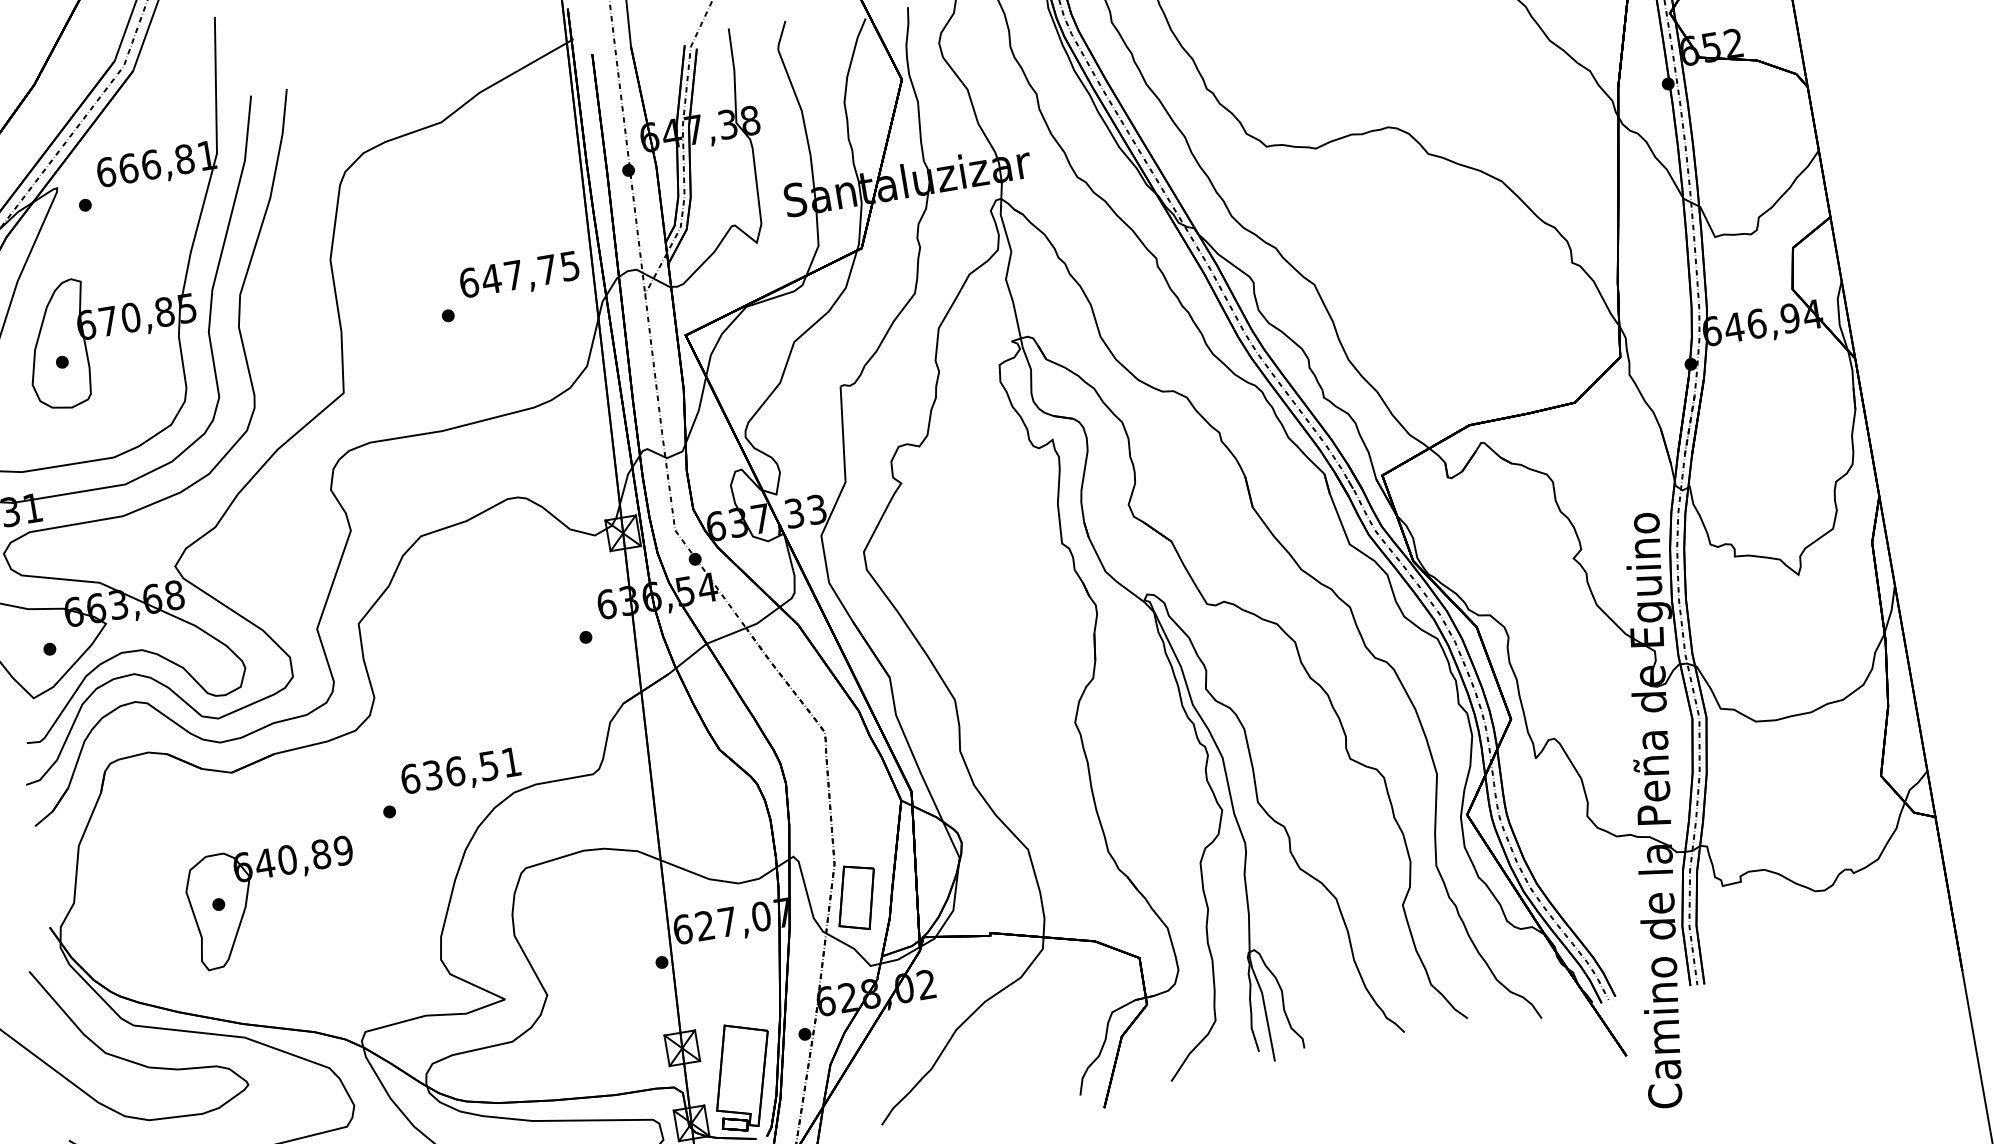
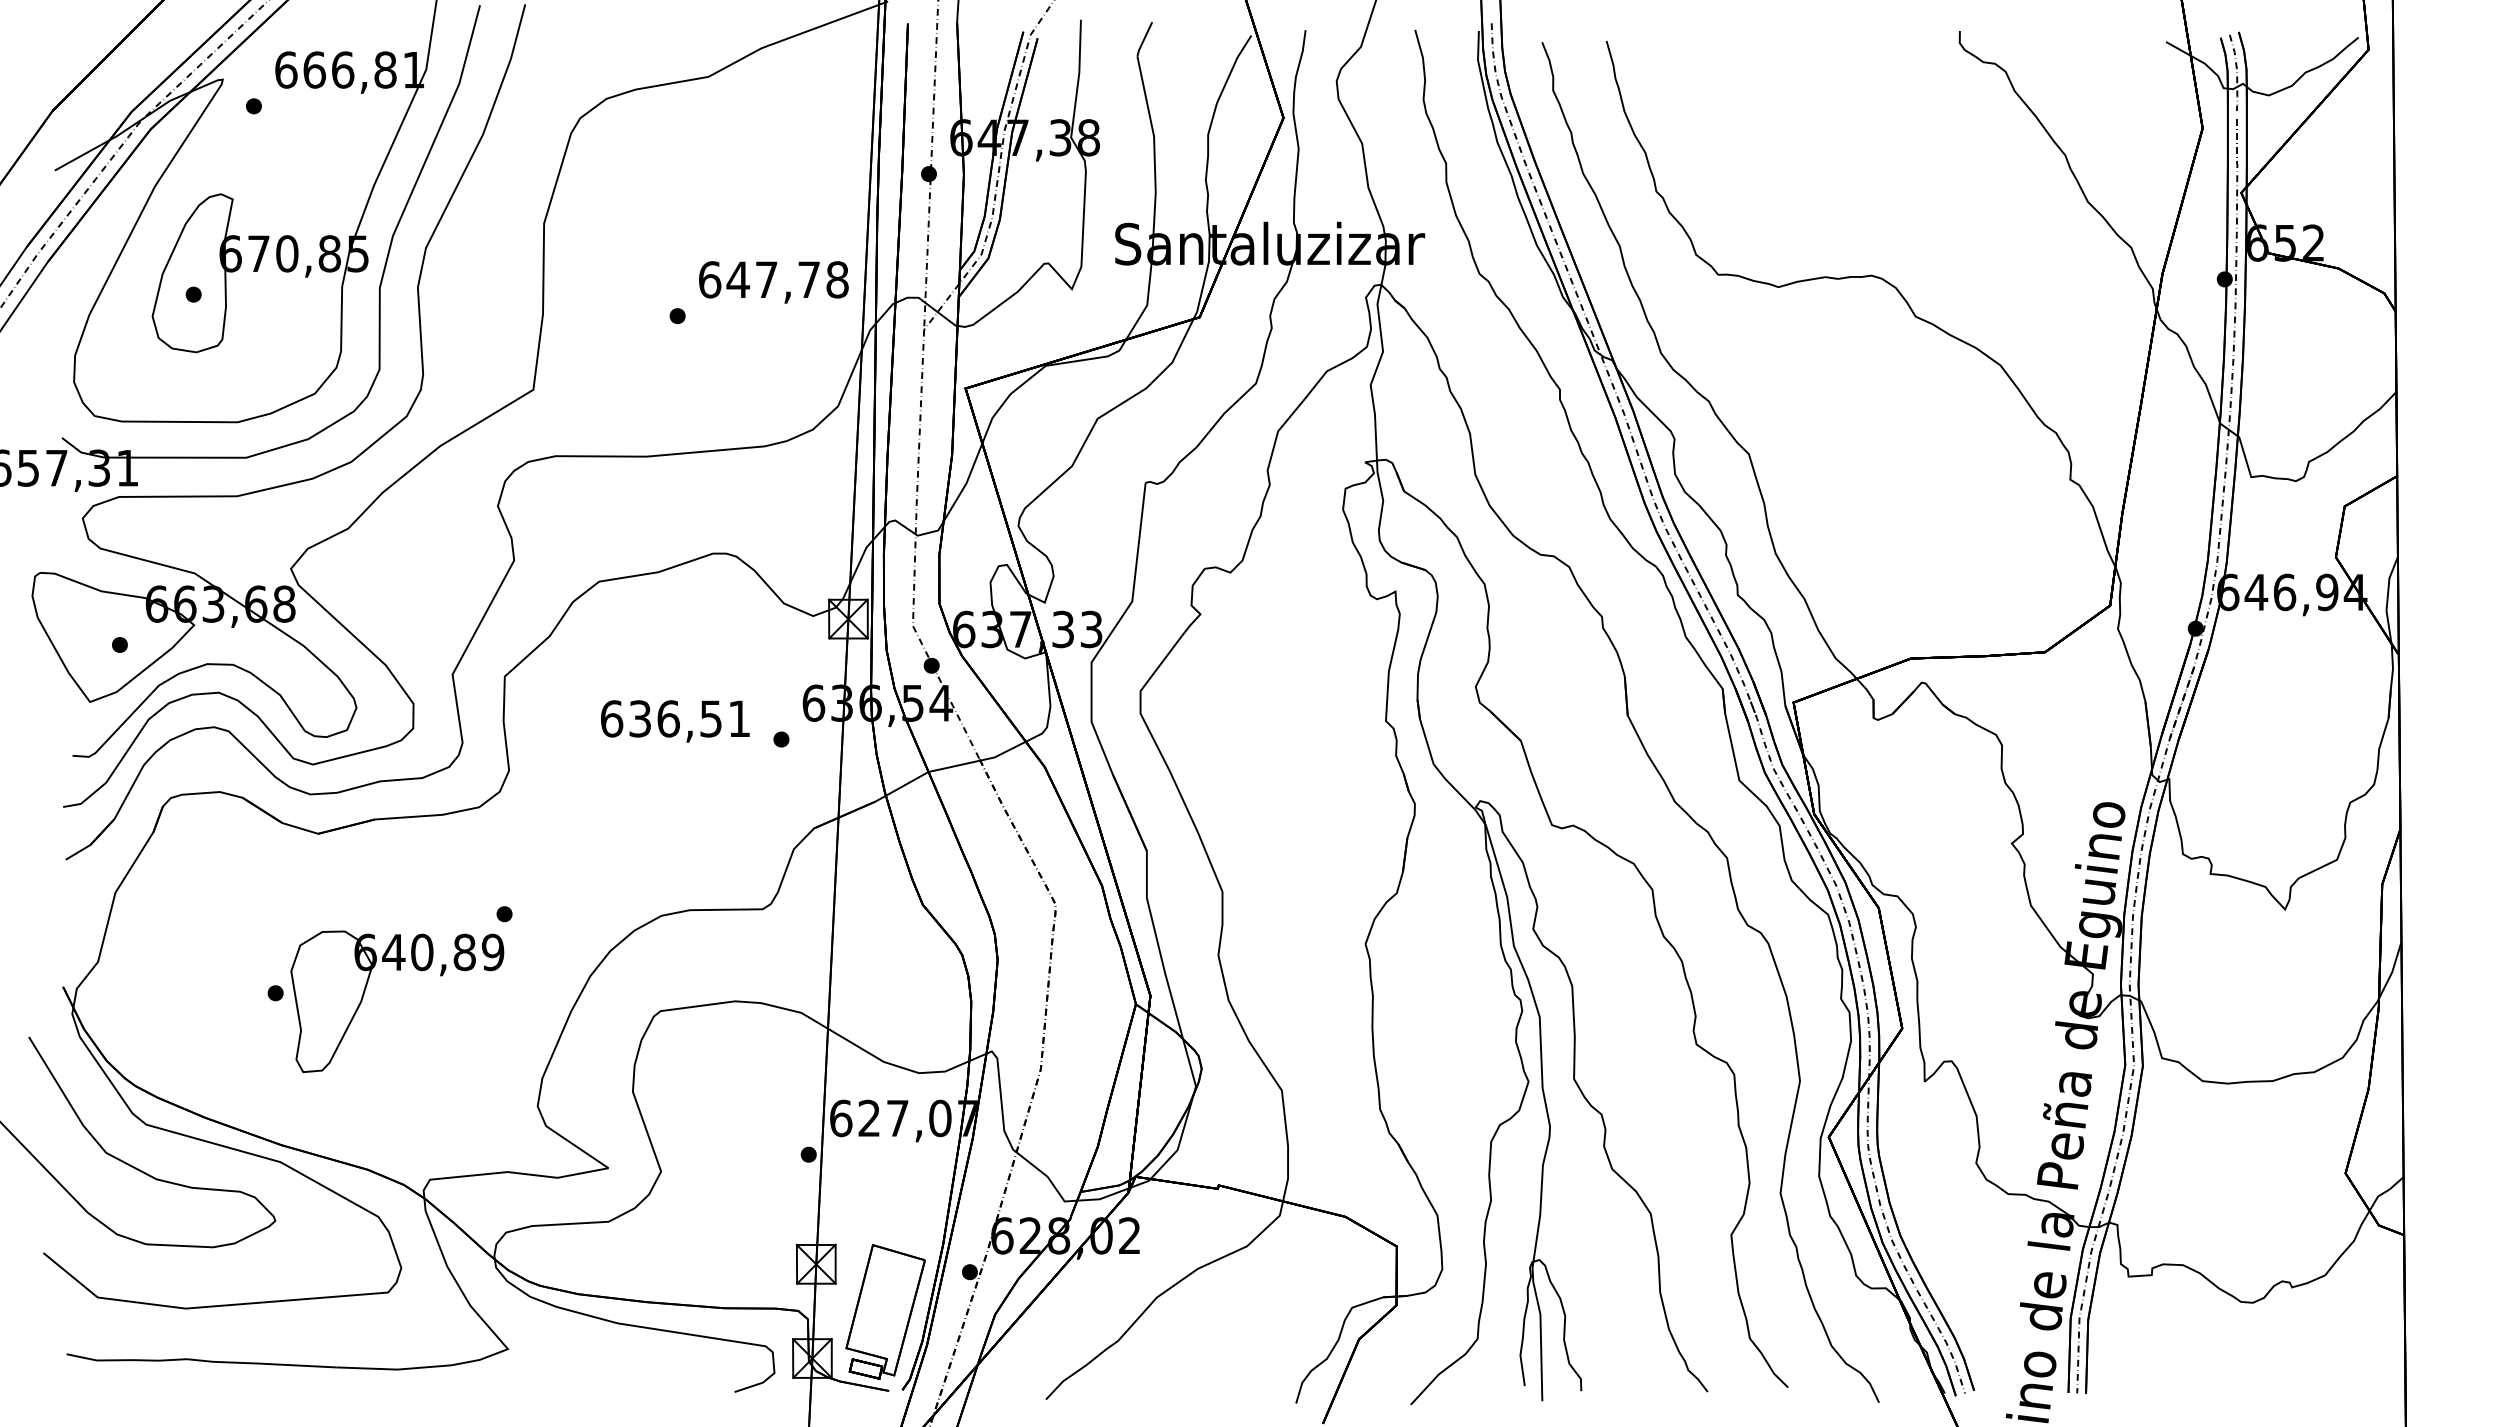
text: (570, 265) -> (837, 279), 647,75 -> 647,78
text: (461, 772) -> (675, 721), moved
part: (270, 877) -> (397, 970), moved
part: (856, 897) -> (1061, 1114), removed

